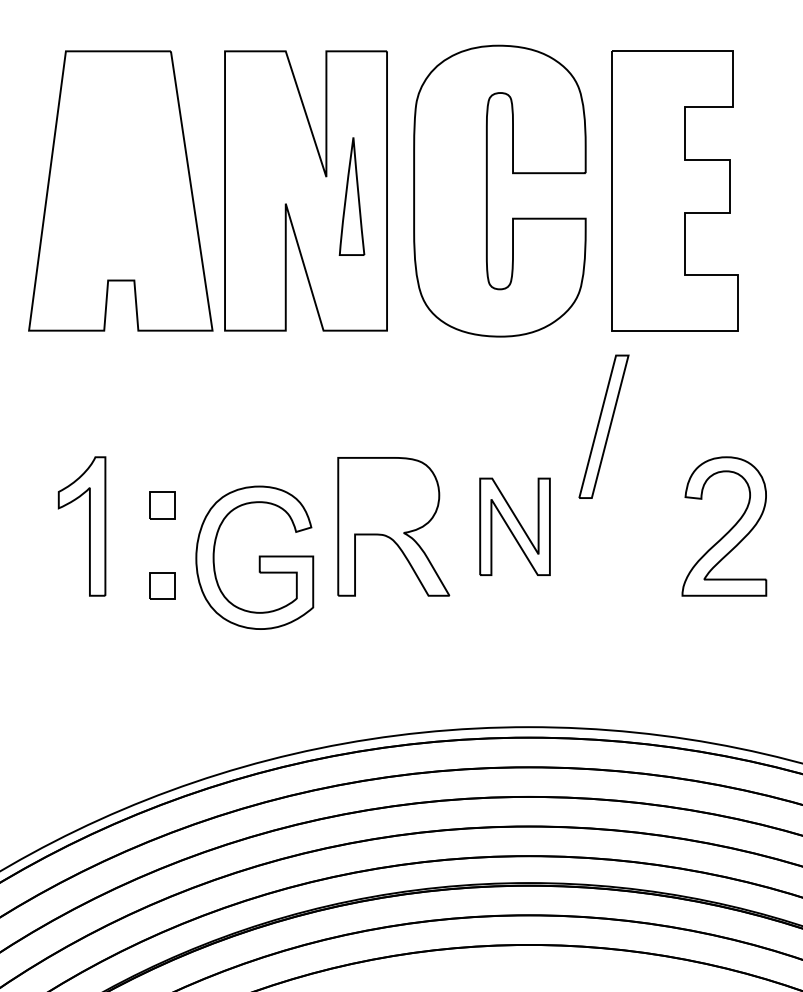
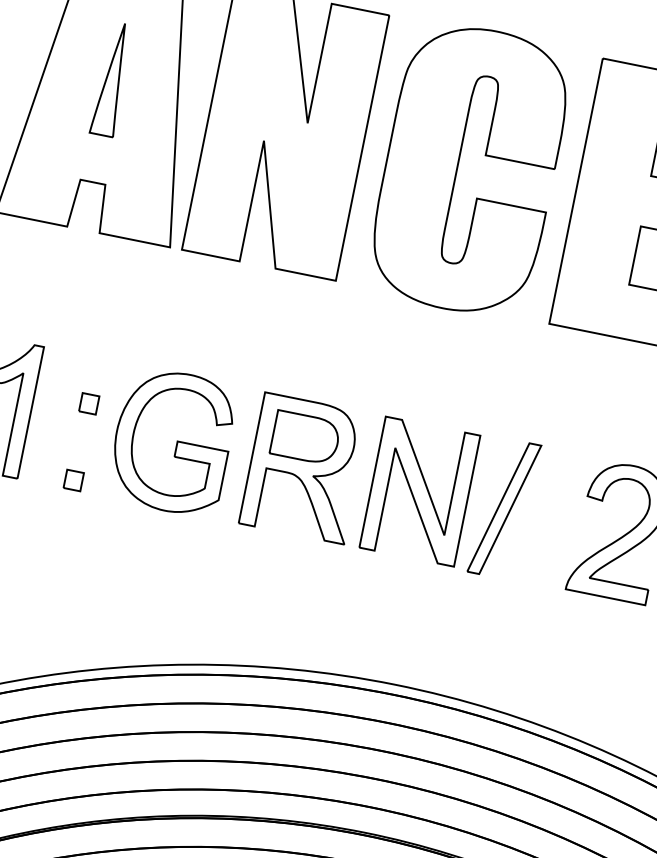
part: (351, 196) -> (112, 79), moved
part: (603, 426) -> (503, 508), moved
part: (388, 495) -> (305, 437), added
part: (162, 505) -> (89, 403), size x0.71
part: (514, 526) -> (419, 491), size x1.43
part: (254, 557) -> (172, 441), moved
part: (162, 586) -> (73, 480), size x0.71

